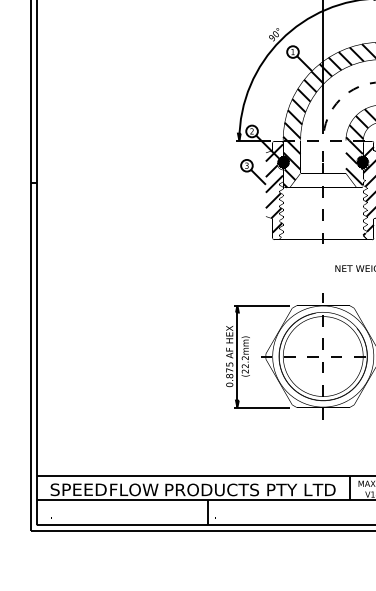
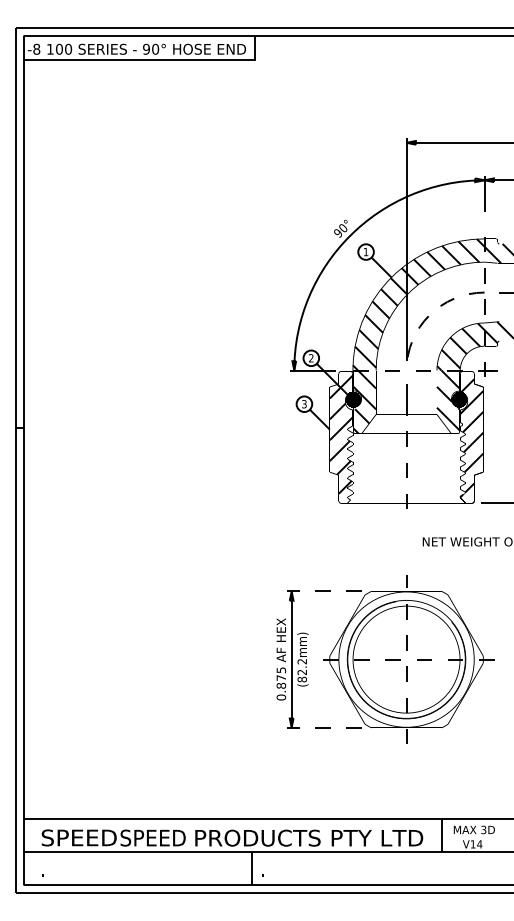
line: (261, 305) -> (324, 591), solid -> dashed
text: (245, 371) -> (302, 679), (22.2mm) -> (82.2mm)
line: (261, 407) -> (324, 727), solid -> dashed
text: (133, 489) -> (152, 837), FLOW -> SPEED

